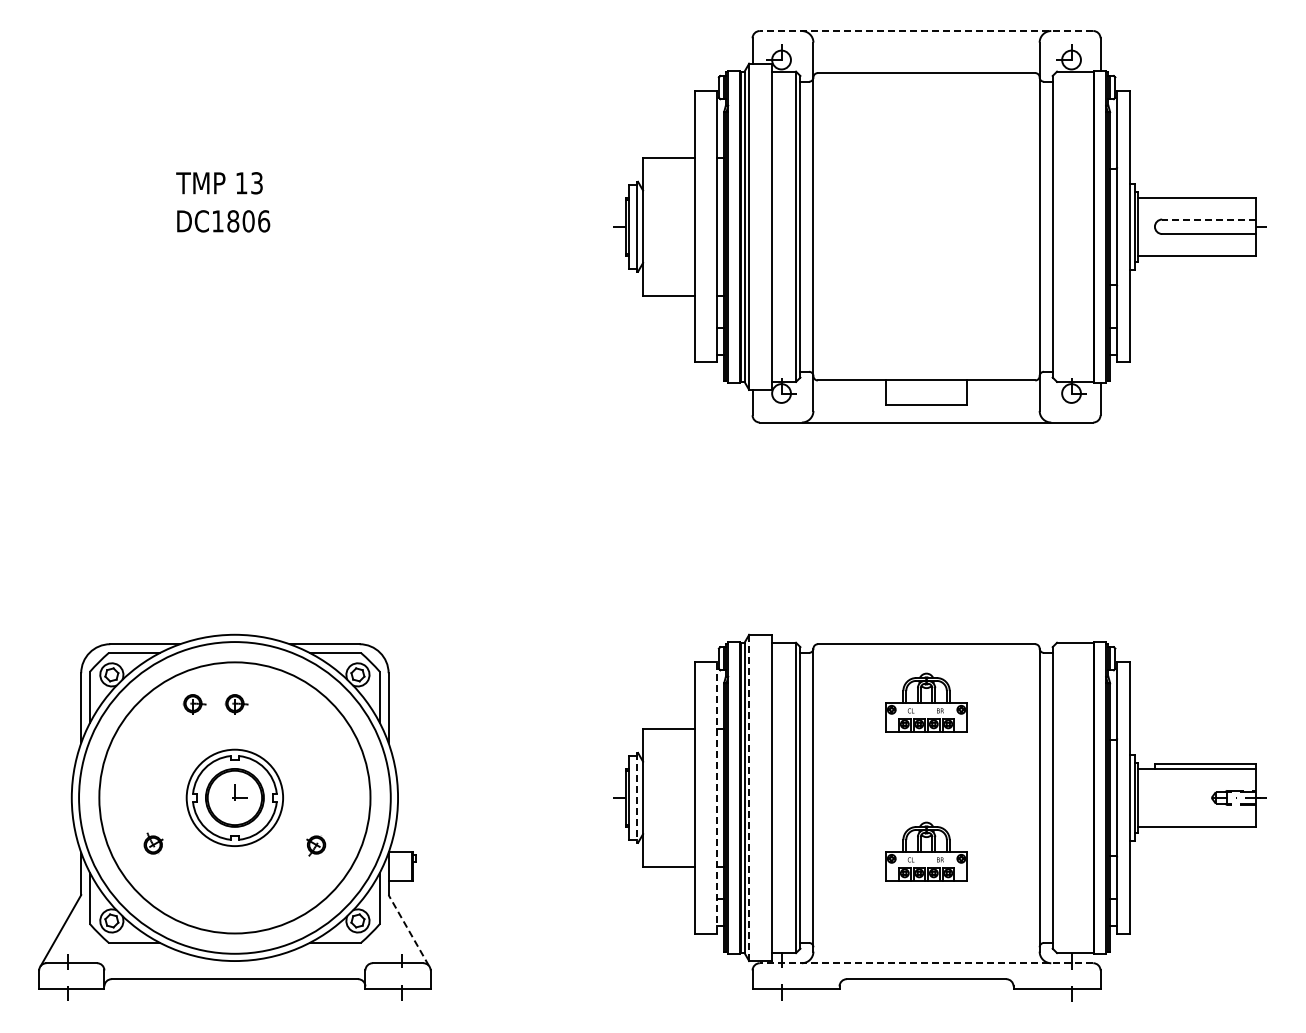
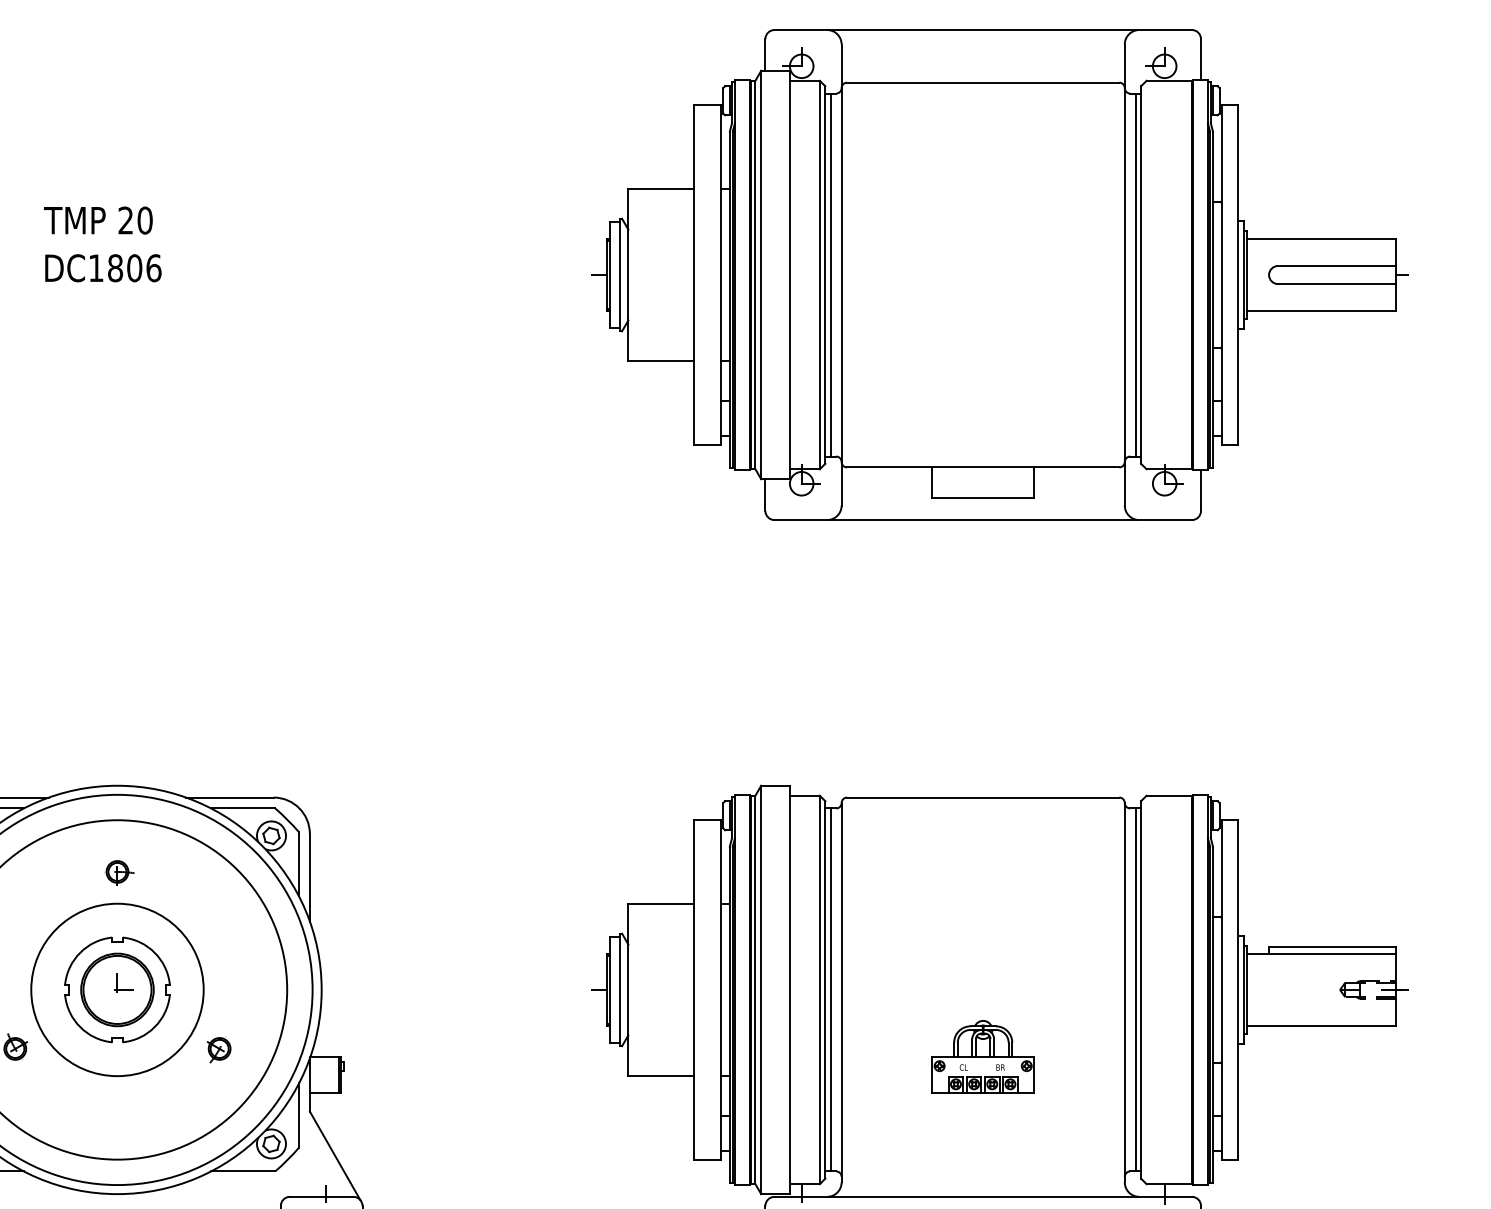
line: (926, 31) -> (983, 30), dashed -> solid
text: (249, 183) -> (135, 220), 13 -> 20
line: (1208, 219) -> (1336, 265), dashed -> solid
line: (804, 226) -> (830, 274), added
line: (1048, 226) -> (1135, 274), added
part: (926, 702) -> (983, 870), removed
part: (194, 704) -> (66, 873), removed
circle: (234, 797) -> (116, 989), size x1.43
line: (636, 797) -> (620, 989), dashed -> solid
line: (717, 797) -> (721, 989), dashed -> solid
line: (749, 797) -> (761, 989), dashed -> solid
line: (804, 797) -> (830, 989), added
line: (1048, 797) -> (1135, 989), added
line: (408, 930) -> (334, 1155), dashed -> solid
line: (926, 963) -> (983, 1197), dashed -> solid

